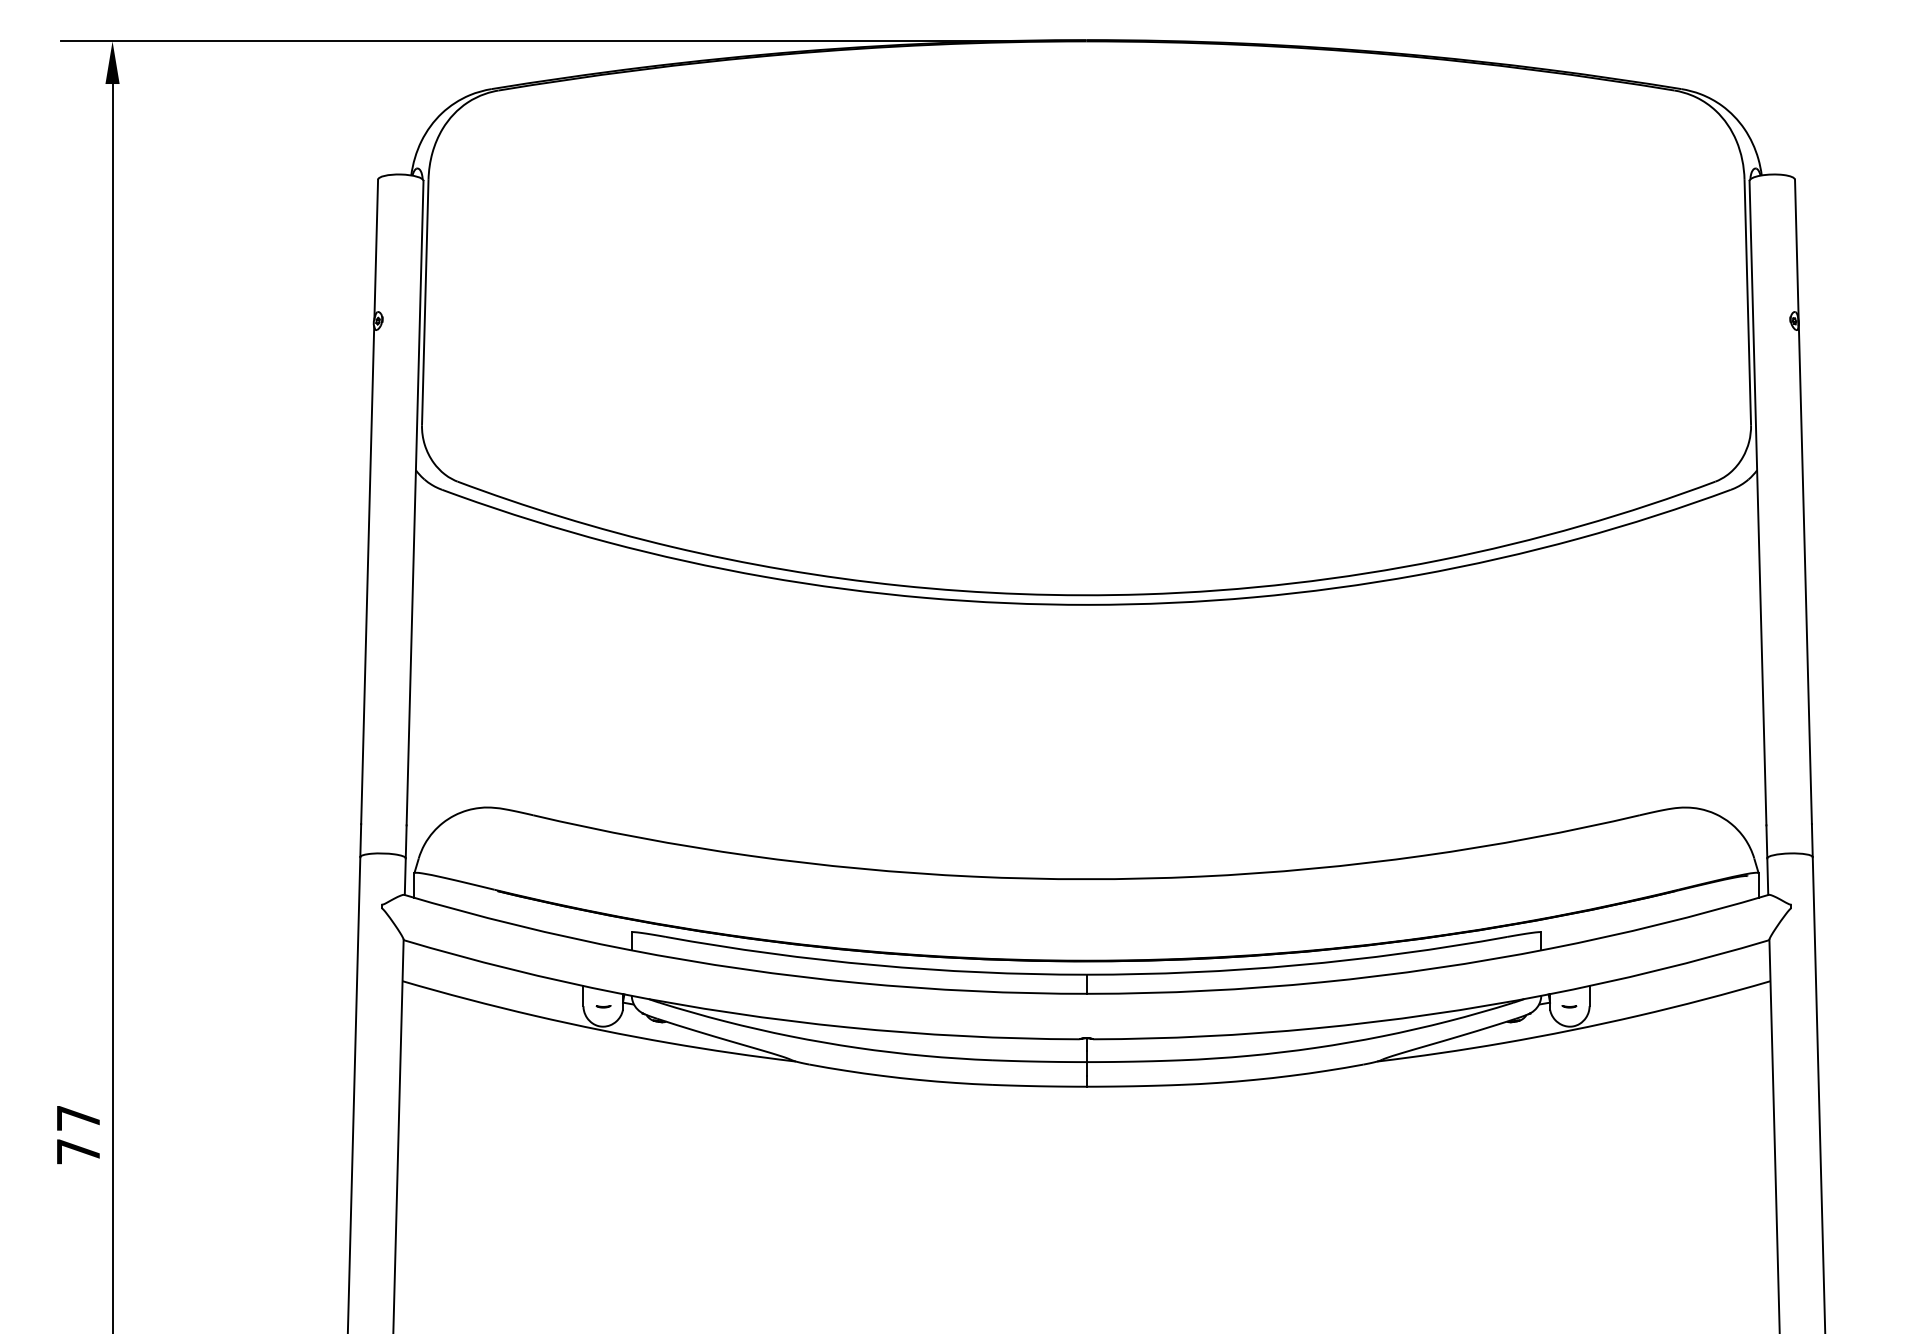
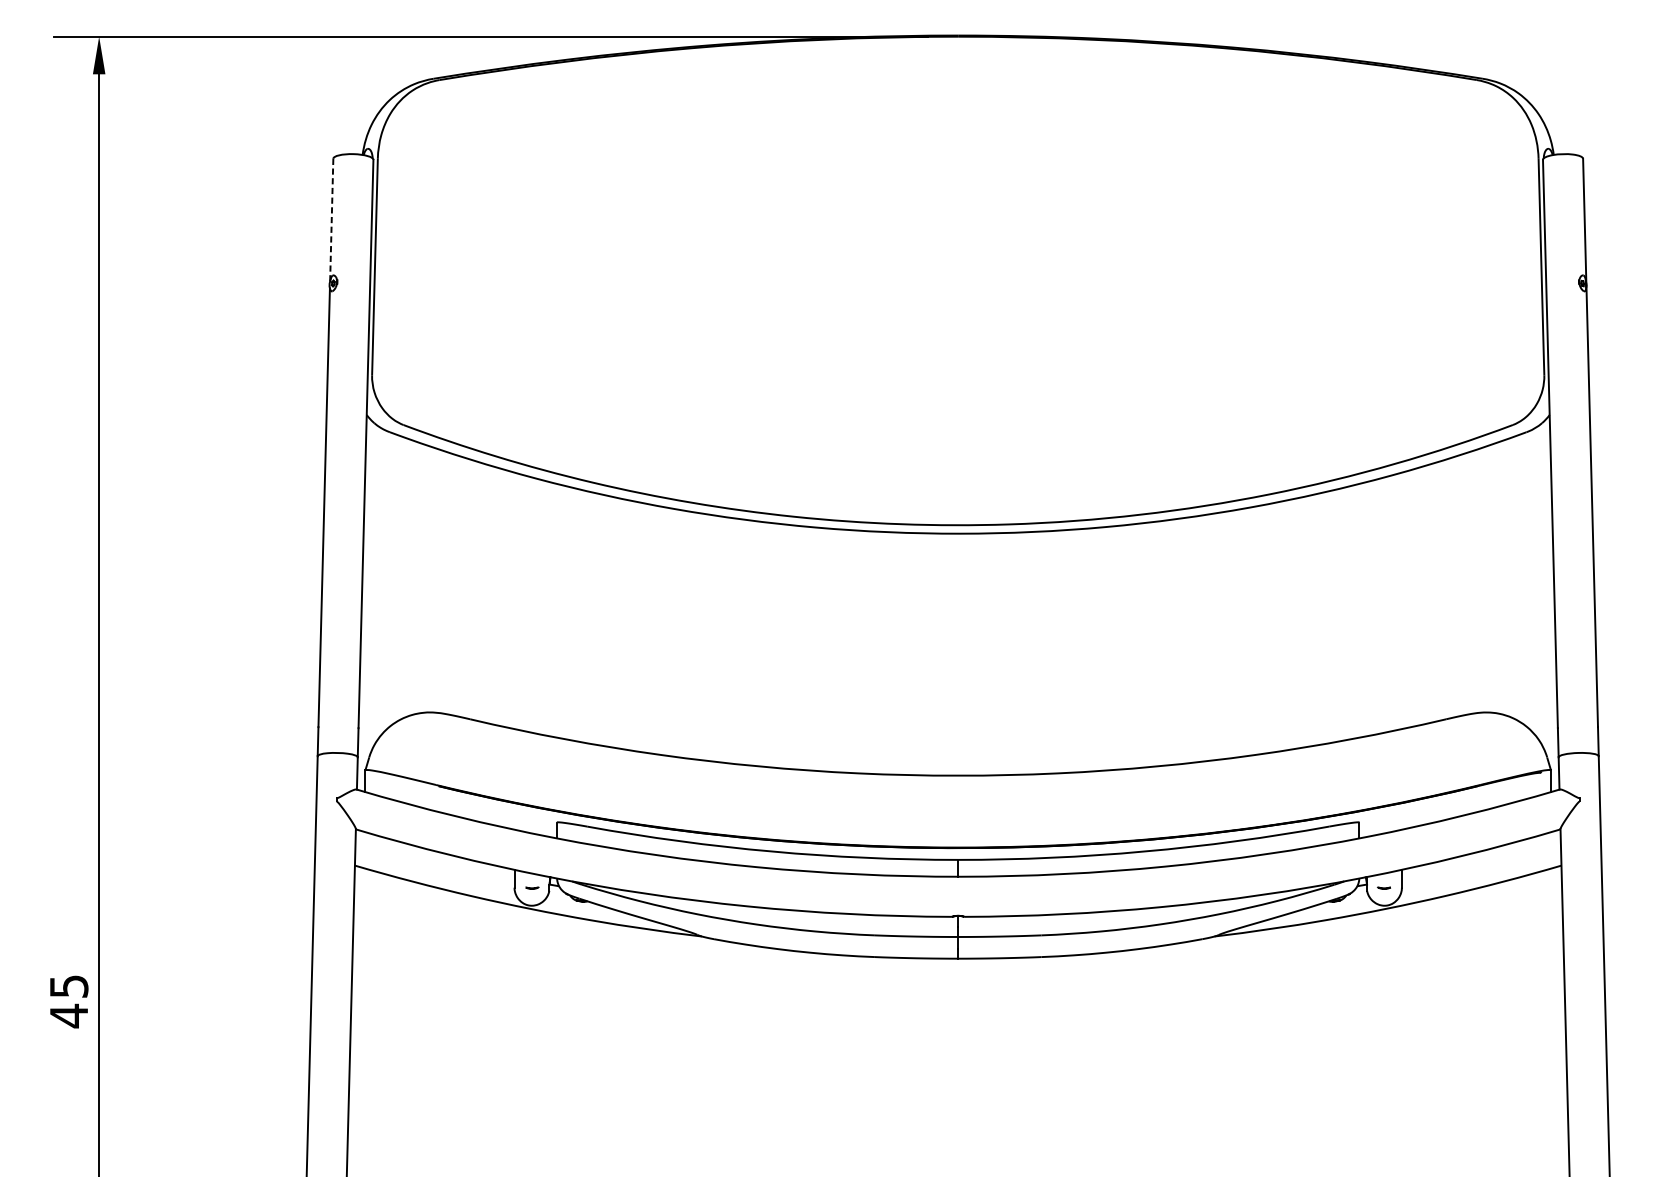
line: (376, 248) -> (331, 219), solid -> dashed
text: (78, 1135) -> (69, 1001), 77 -> 45

